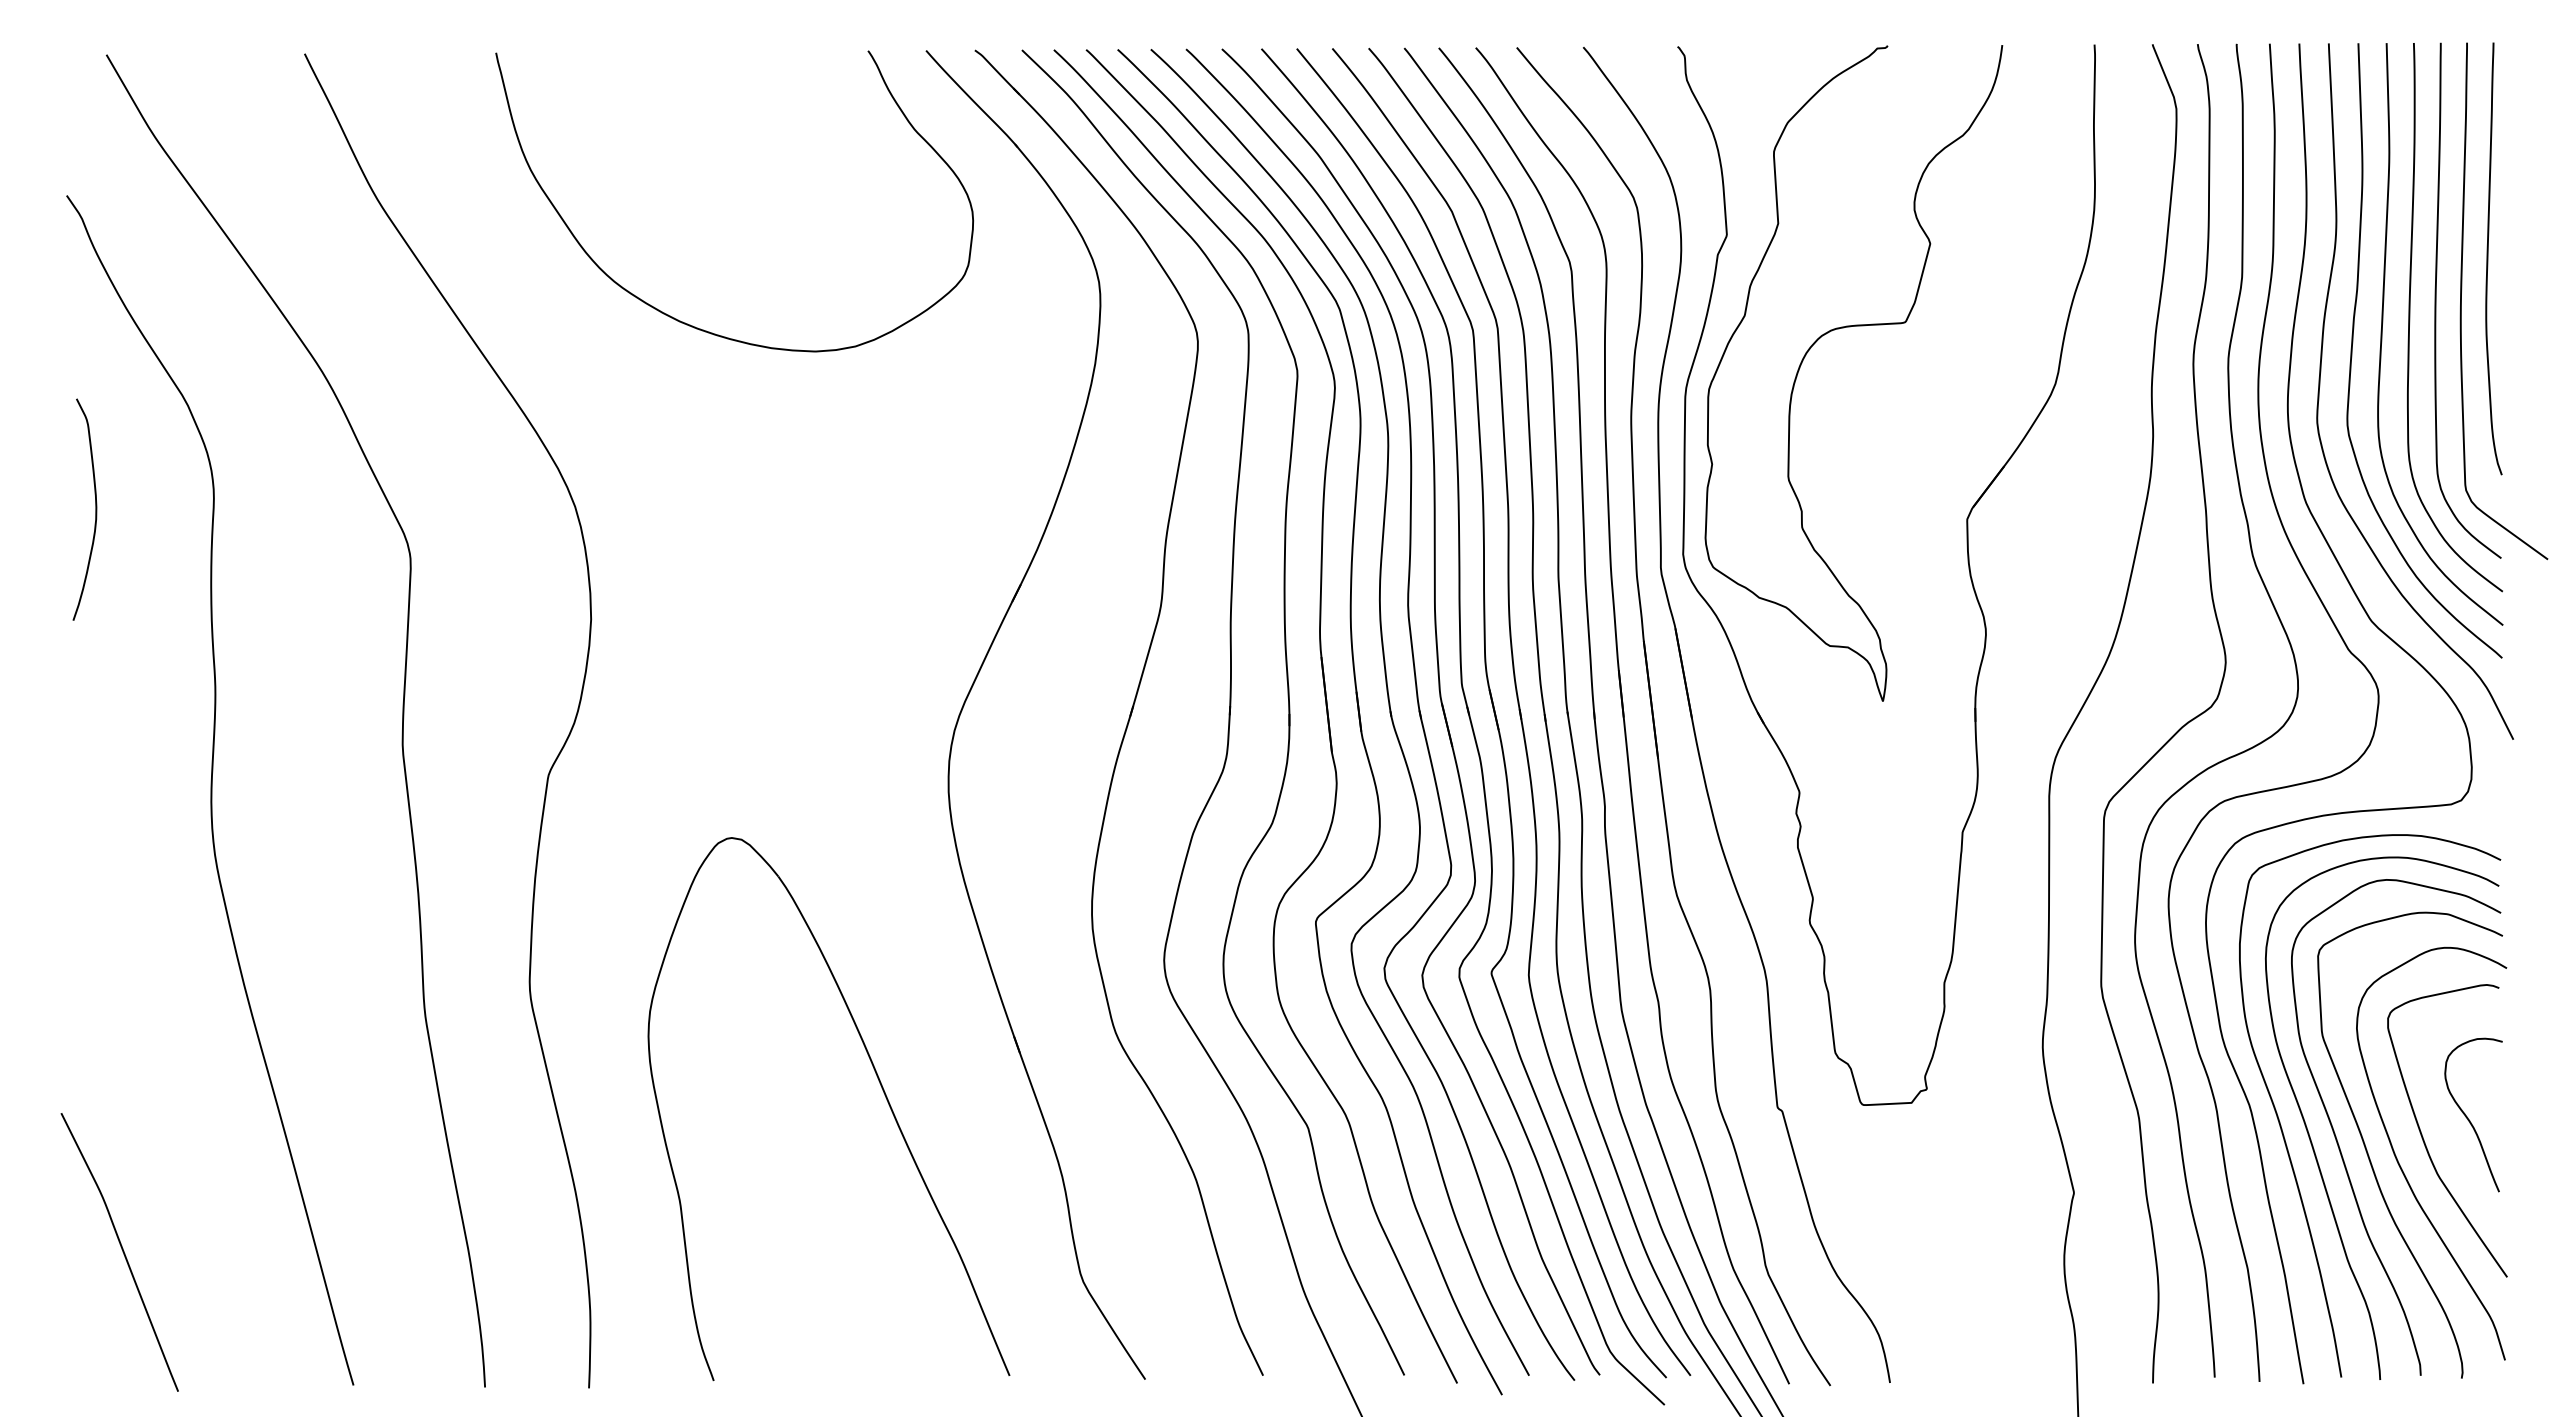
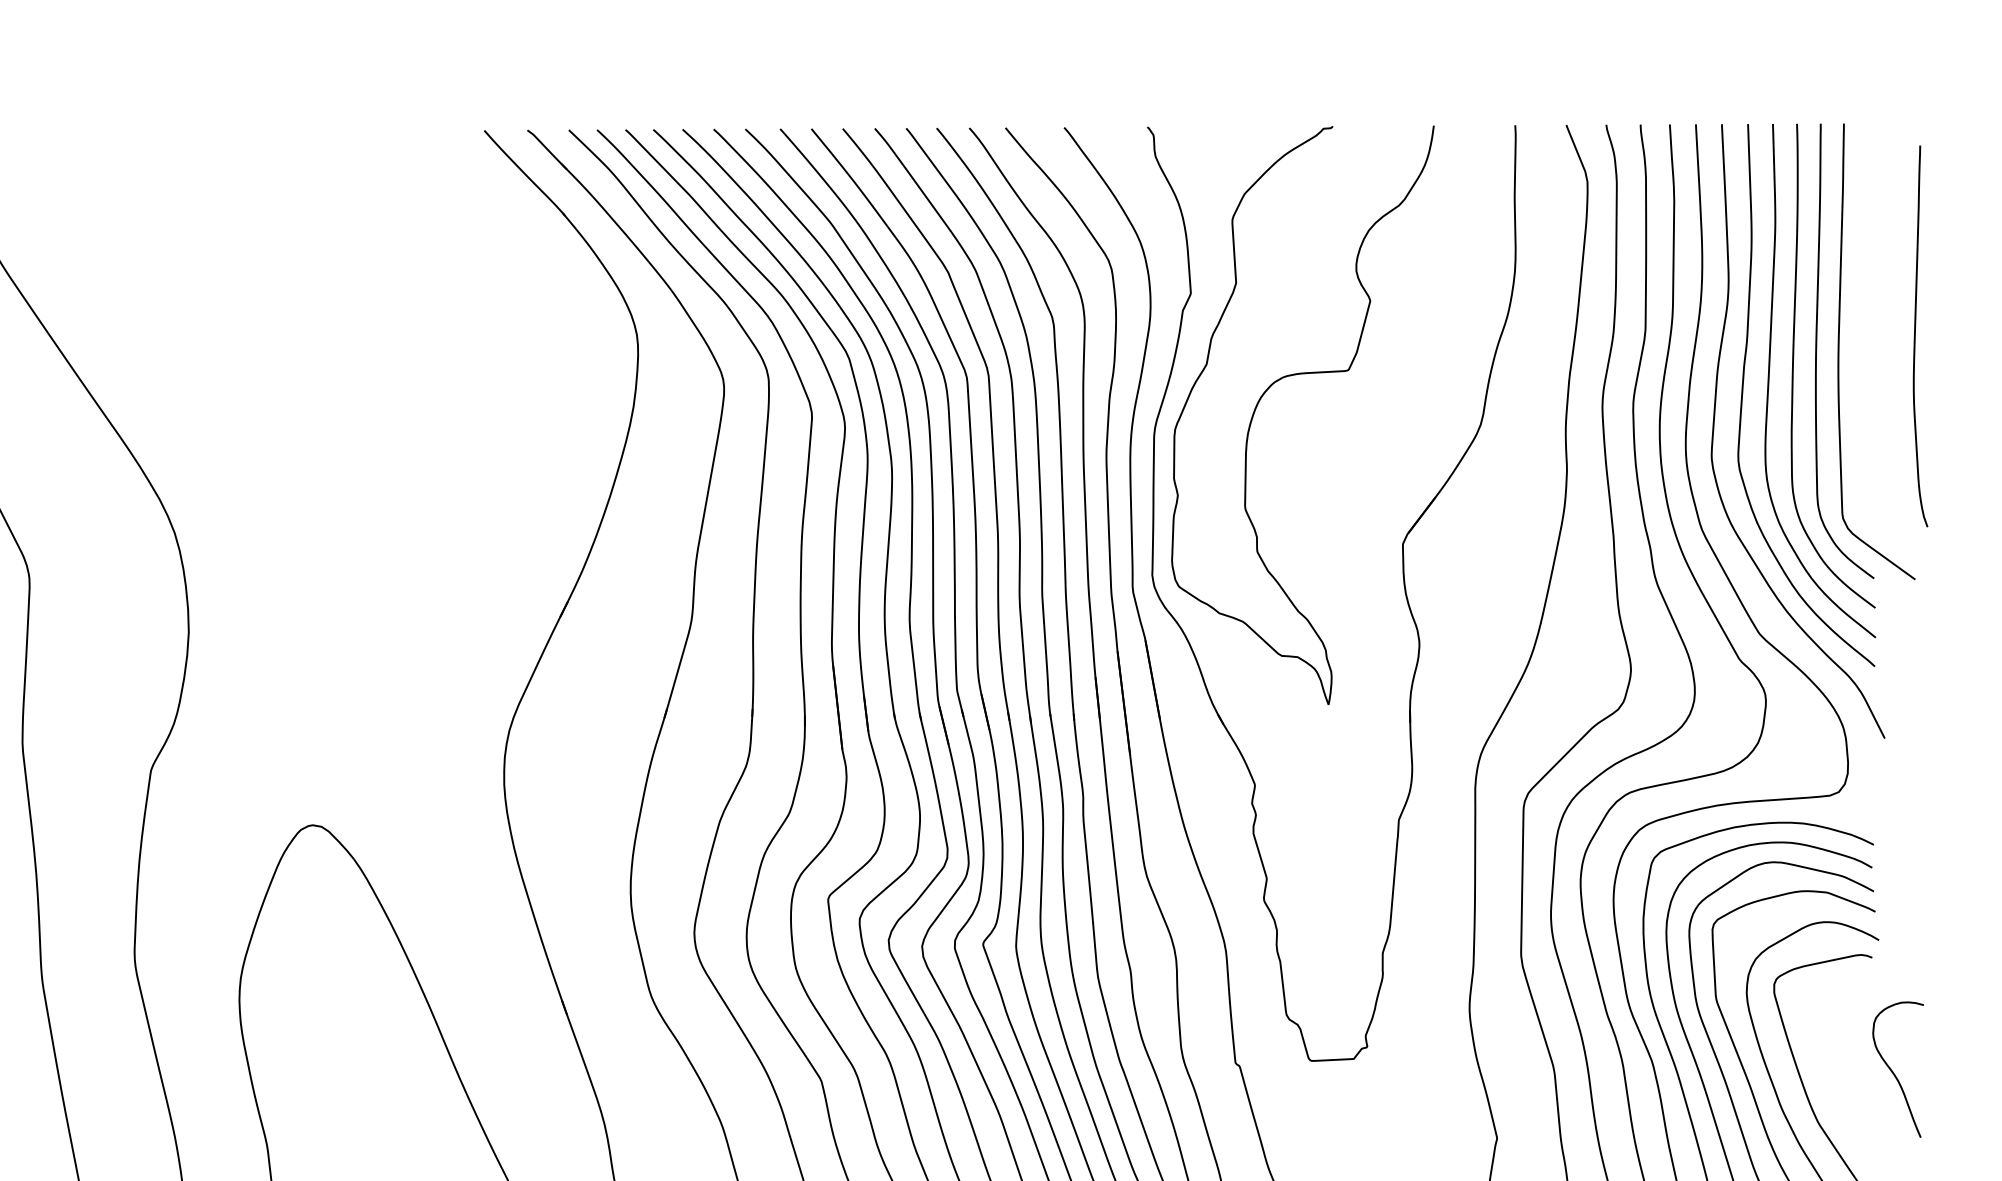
curve: (2488, 258) -> (1915, 336), moved
curve: (685, 322) -> (272, 370), removed
curve: (2468, 1117) -> (1893, 1071), moved

